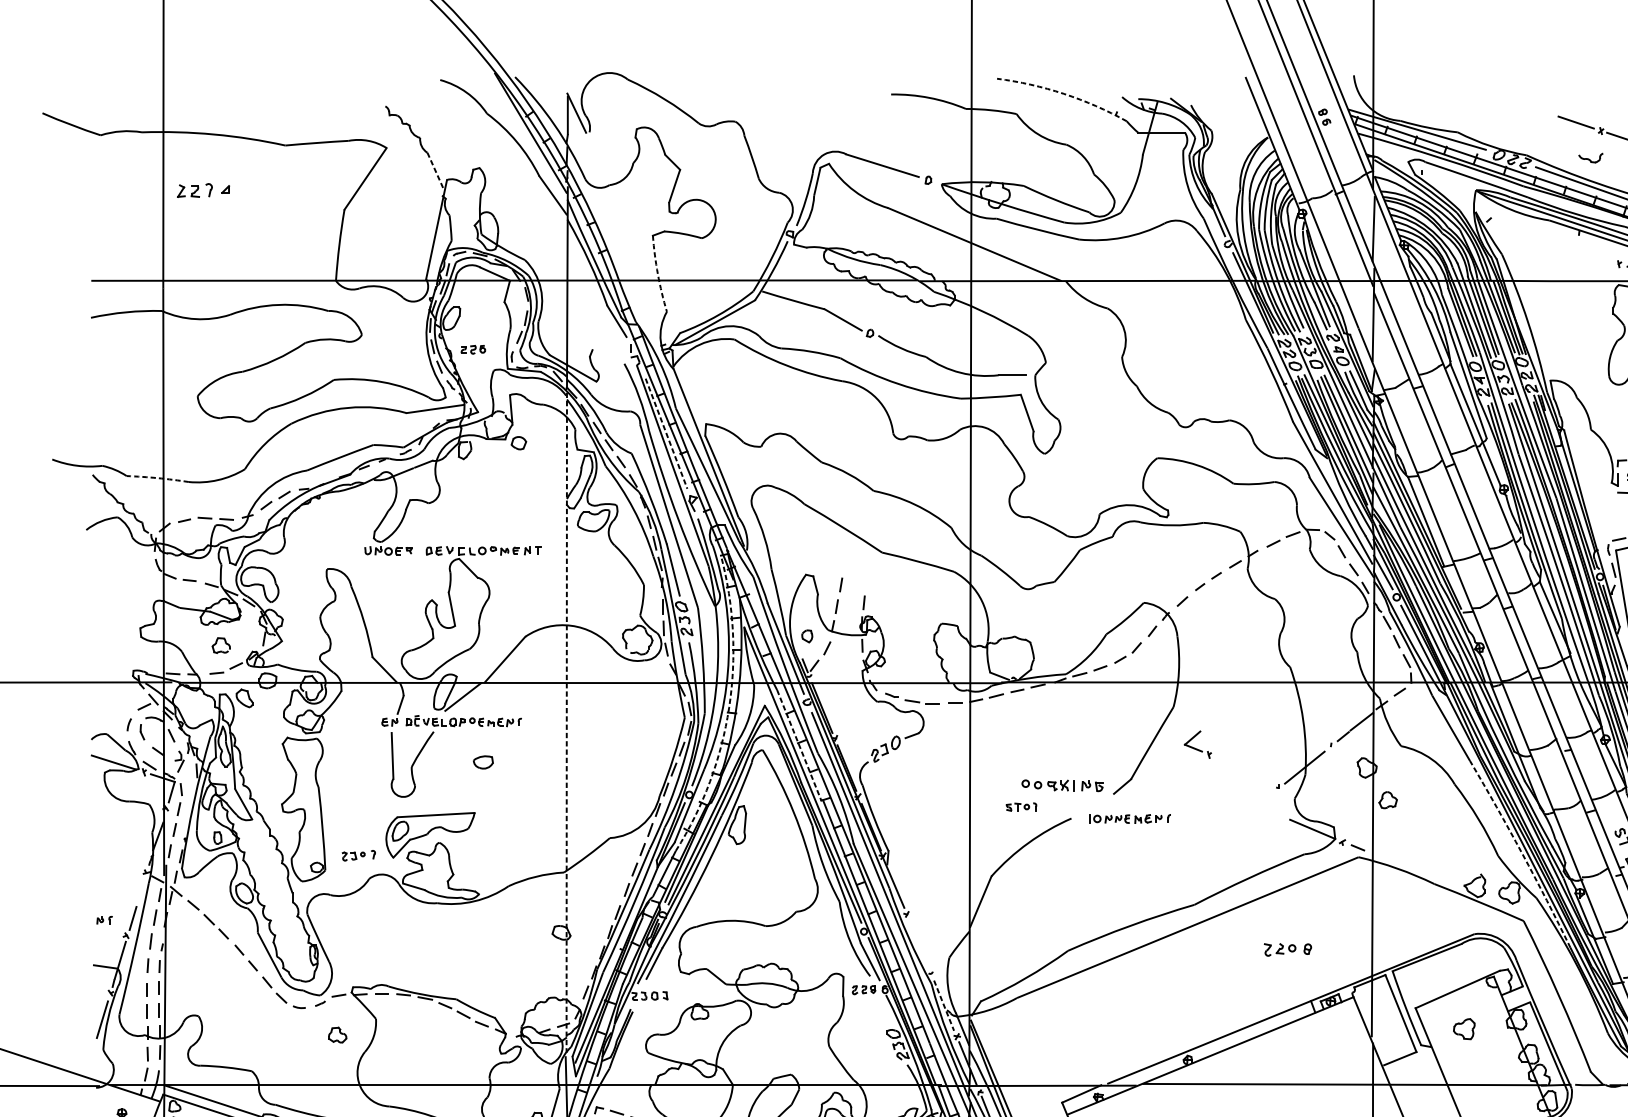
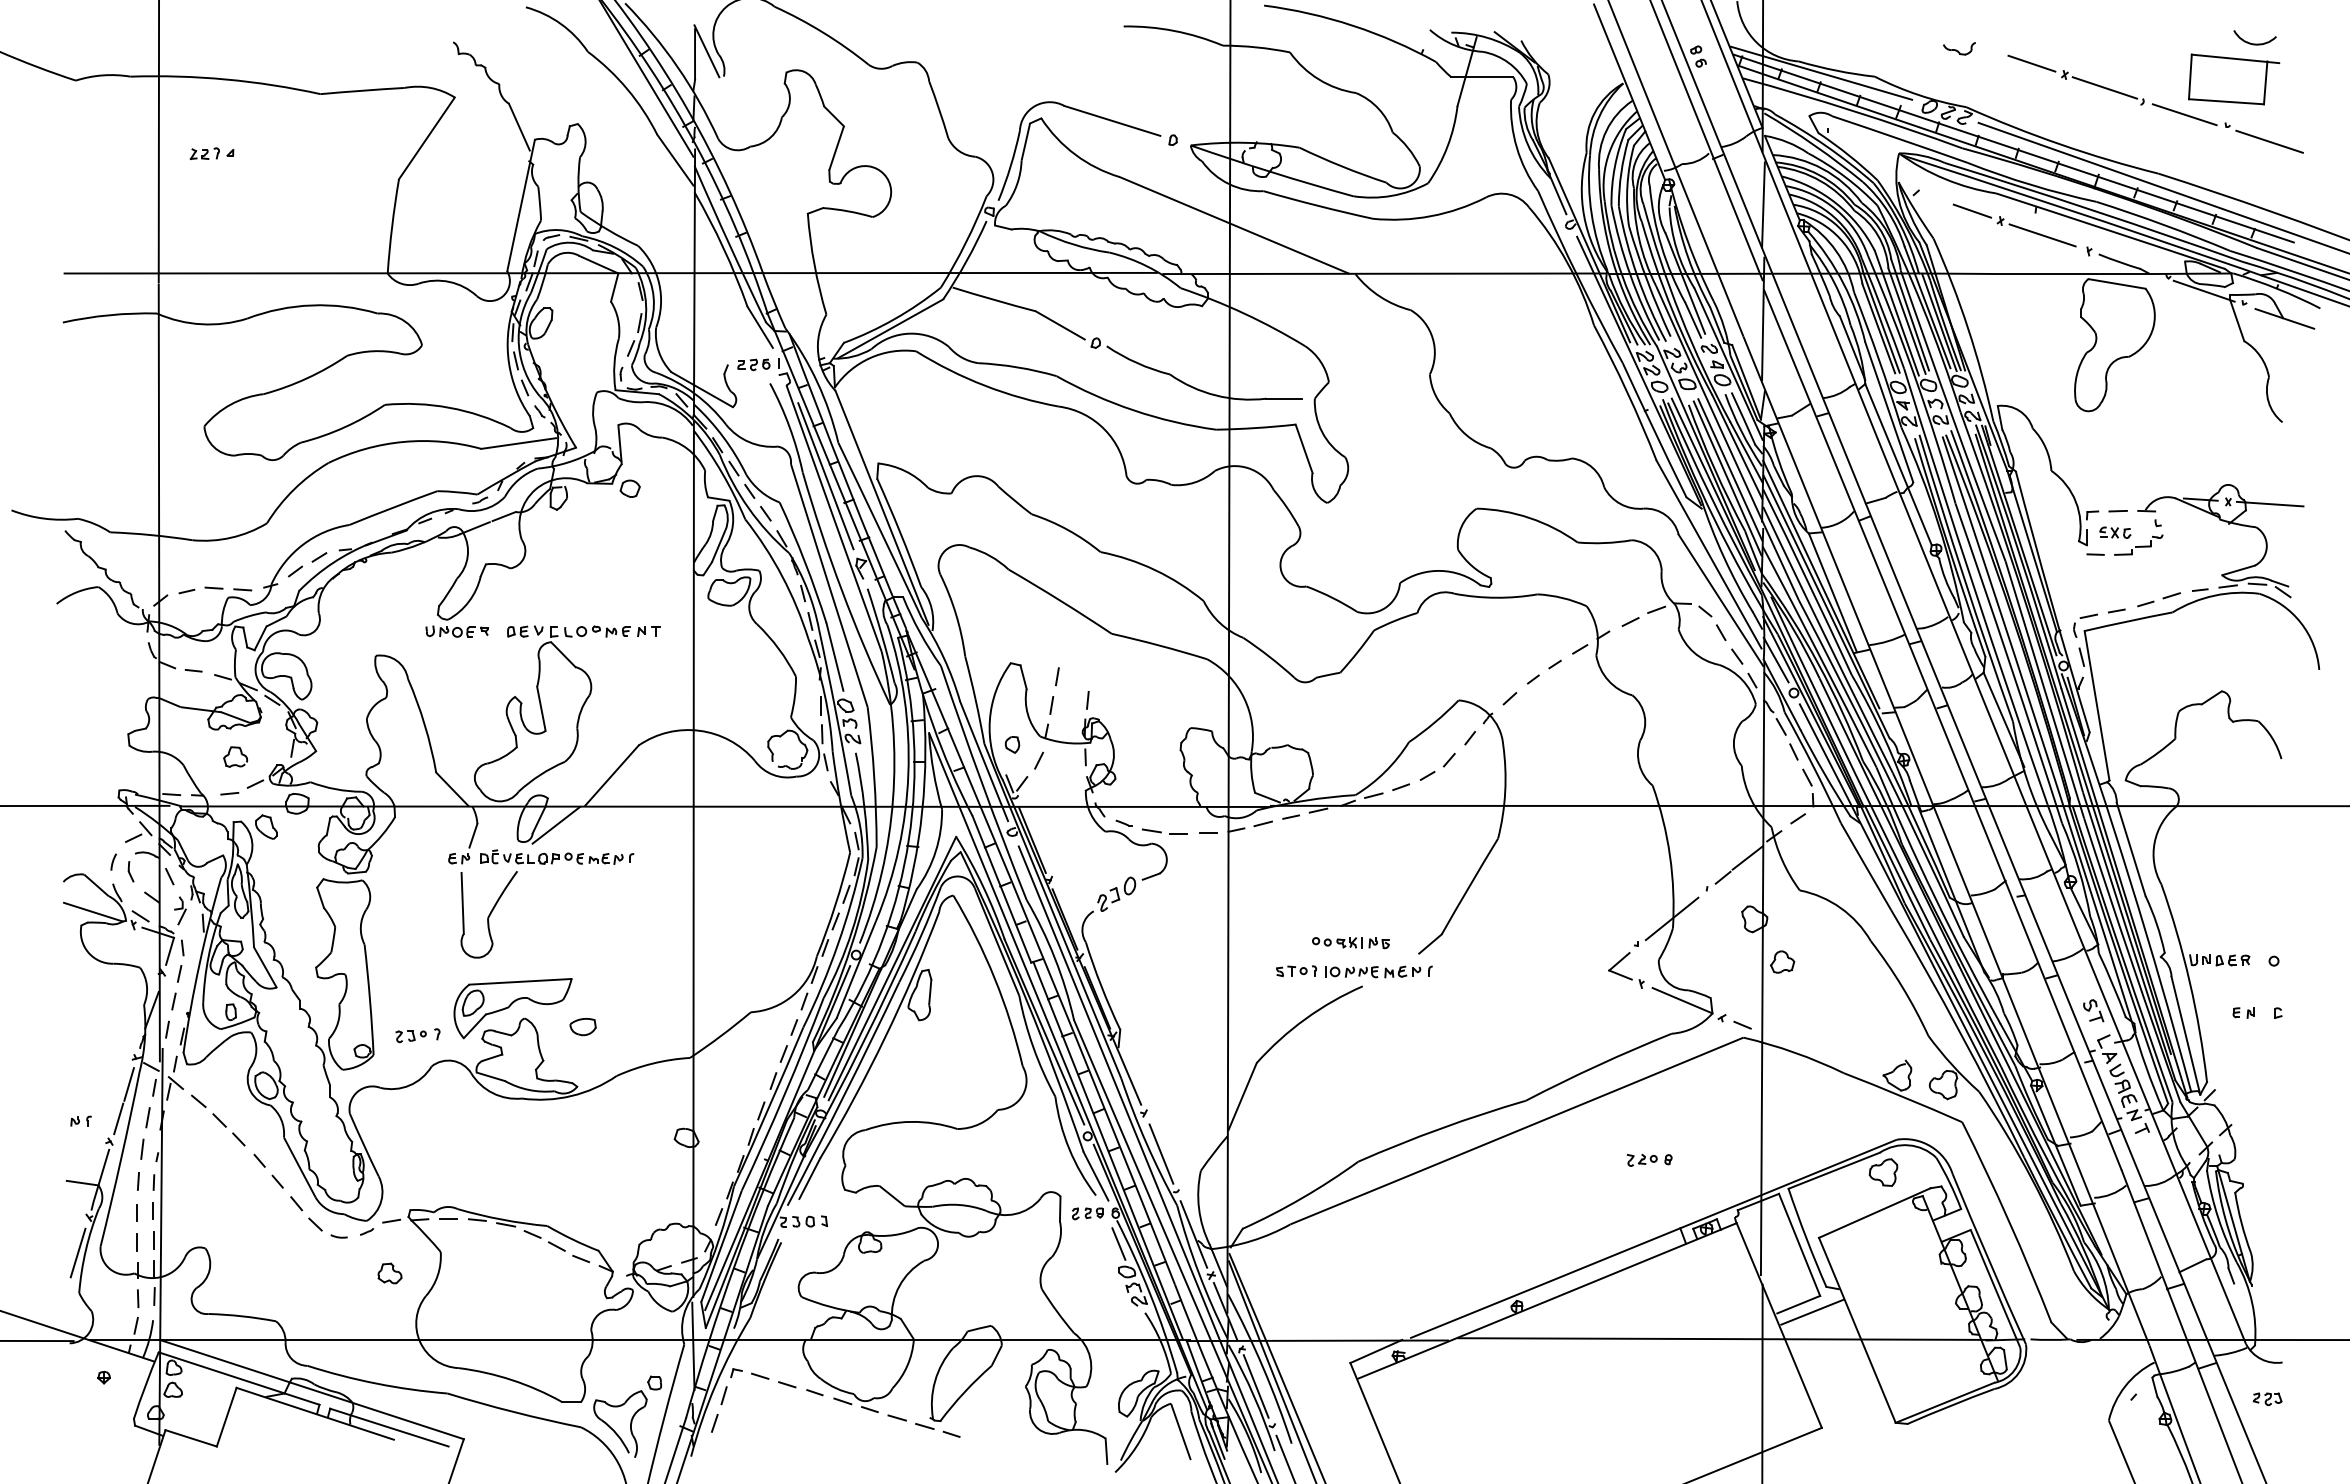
arc: (1063, 93) -> (1352, 25), dashed -> solid
part: (1590, 157) -> (1959, 48), moved
line: (435, 170) -> (519, 127), dashed -> solid
part: (203, 190) -> (211, 153), size x0.62
part: (1563, 244) -> (2014, 225), added
arc: (657, 274) -> (814, 264), dashed -> solid
part: (473, 349) -> (753, 364), moved
line: (666, 433) -> (826, 476), dashed -> solid
arc: (157, 478) -> (151, 535), dashed -> solid
arc: (728, 707) -> (908, 839), dashed -> solid
line: (566, 722) -> (693, 859), dashed -> solid
part: (1198, 744) -> (1626, 970), moved
line: (798, 745) -> (1001, 889), dashed -> solid
part: (482, 762) -> (582, 1027), moved
part: (1062, 786) -> (1350, 943), size x0.71
part: (1130, 818) -> (1378, 971), moved
arc: (1522, 853) -> (1960, 1032), dashed -> solid
line: (140, 892) -> (128, 1084), added
line: (919, 944) -> (1161, 1153), added
part: (1287, 949) -> (1649, 1159), size x0.71
line: (943, 1005) -> (1193, 1234), dashed -> solid
line: (887, 1012) -> (1118, 1243), added
part: (1464, 1029) -> (1883, 1172), moved
line: (1410, 1063) -> (1812, 1311), added

